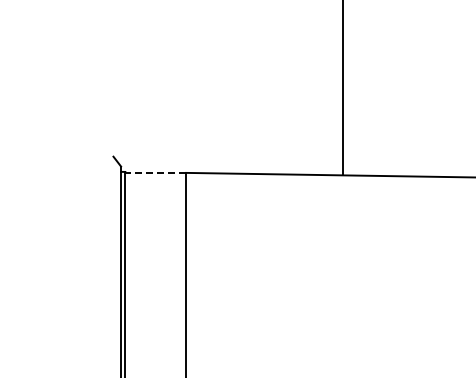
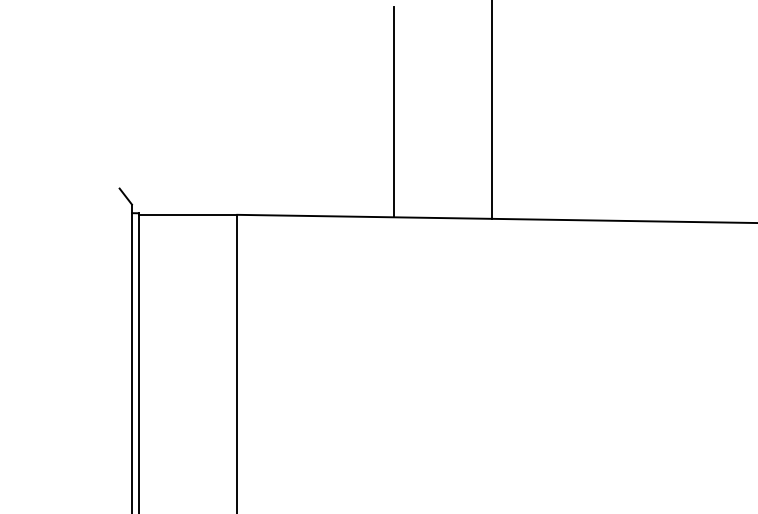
line: (282, 109) -> (393, 112), added
line: (155, 172) -> (187, 214), dashed -> solid

